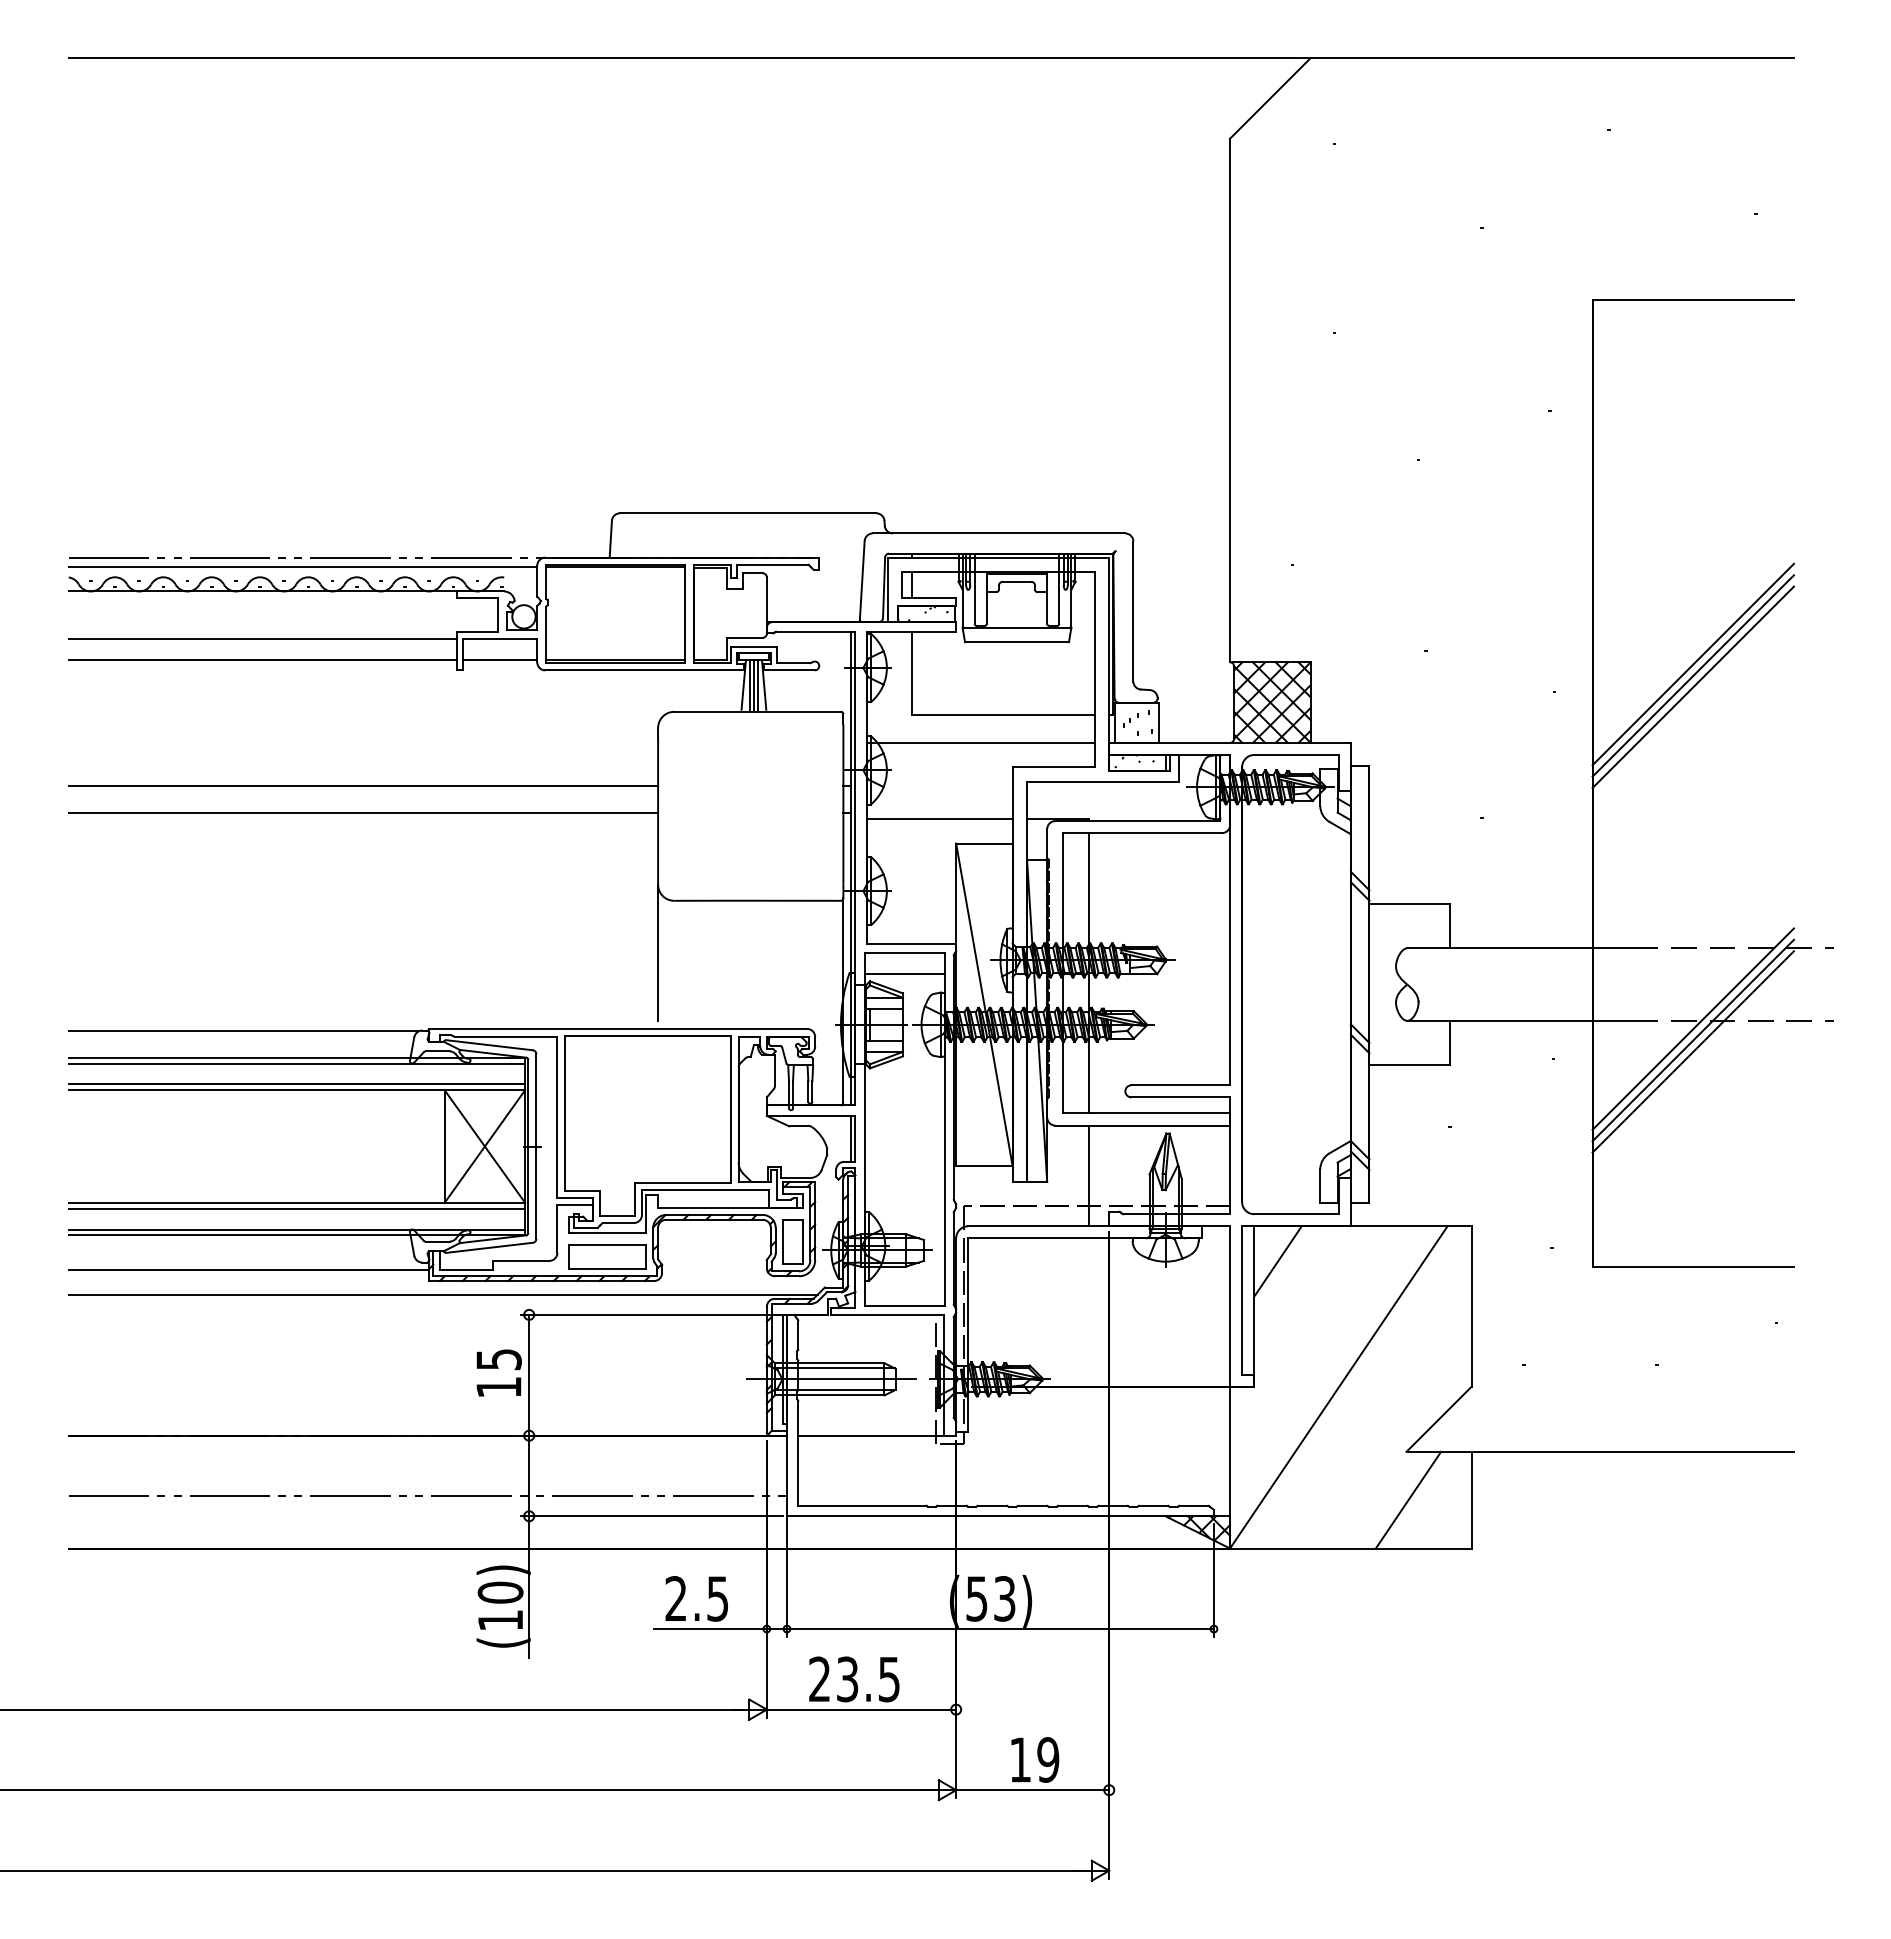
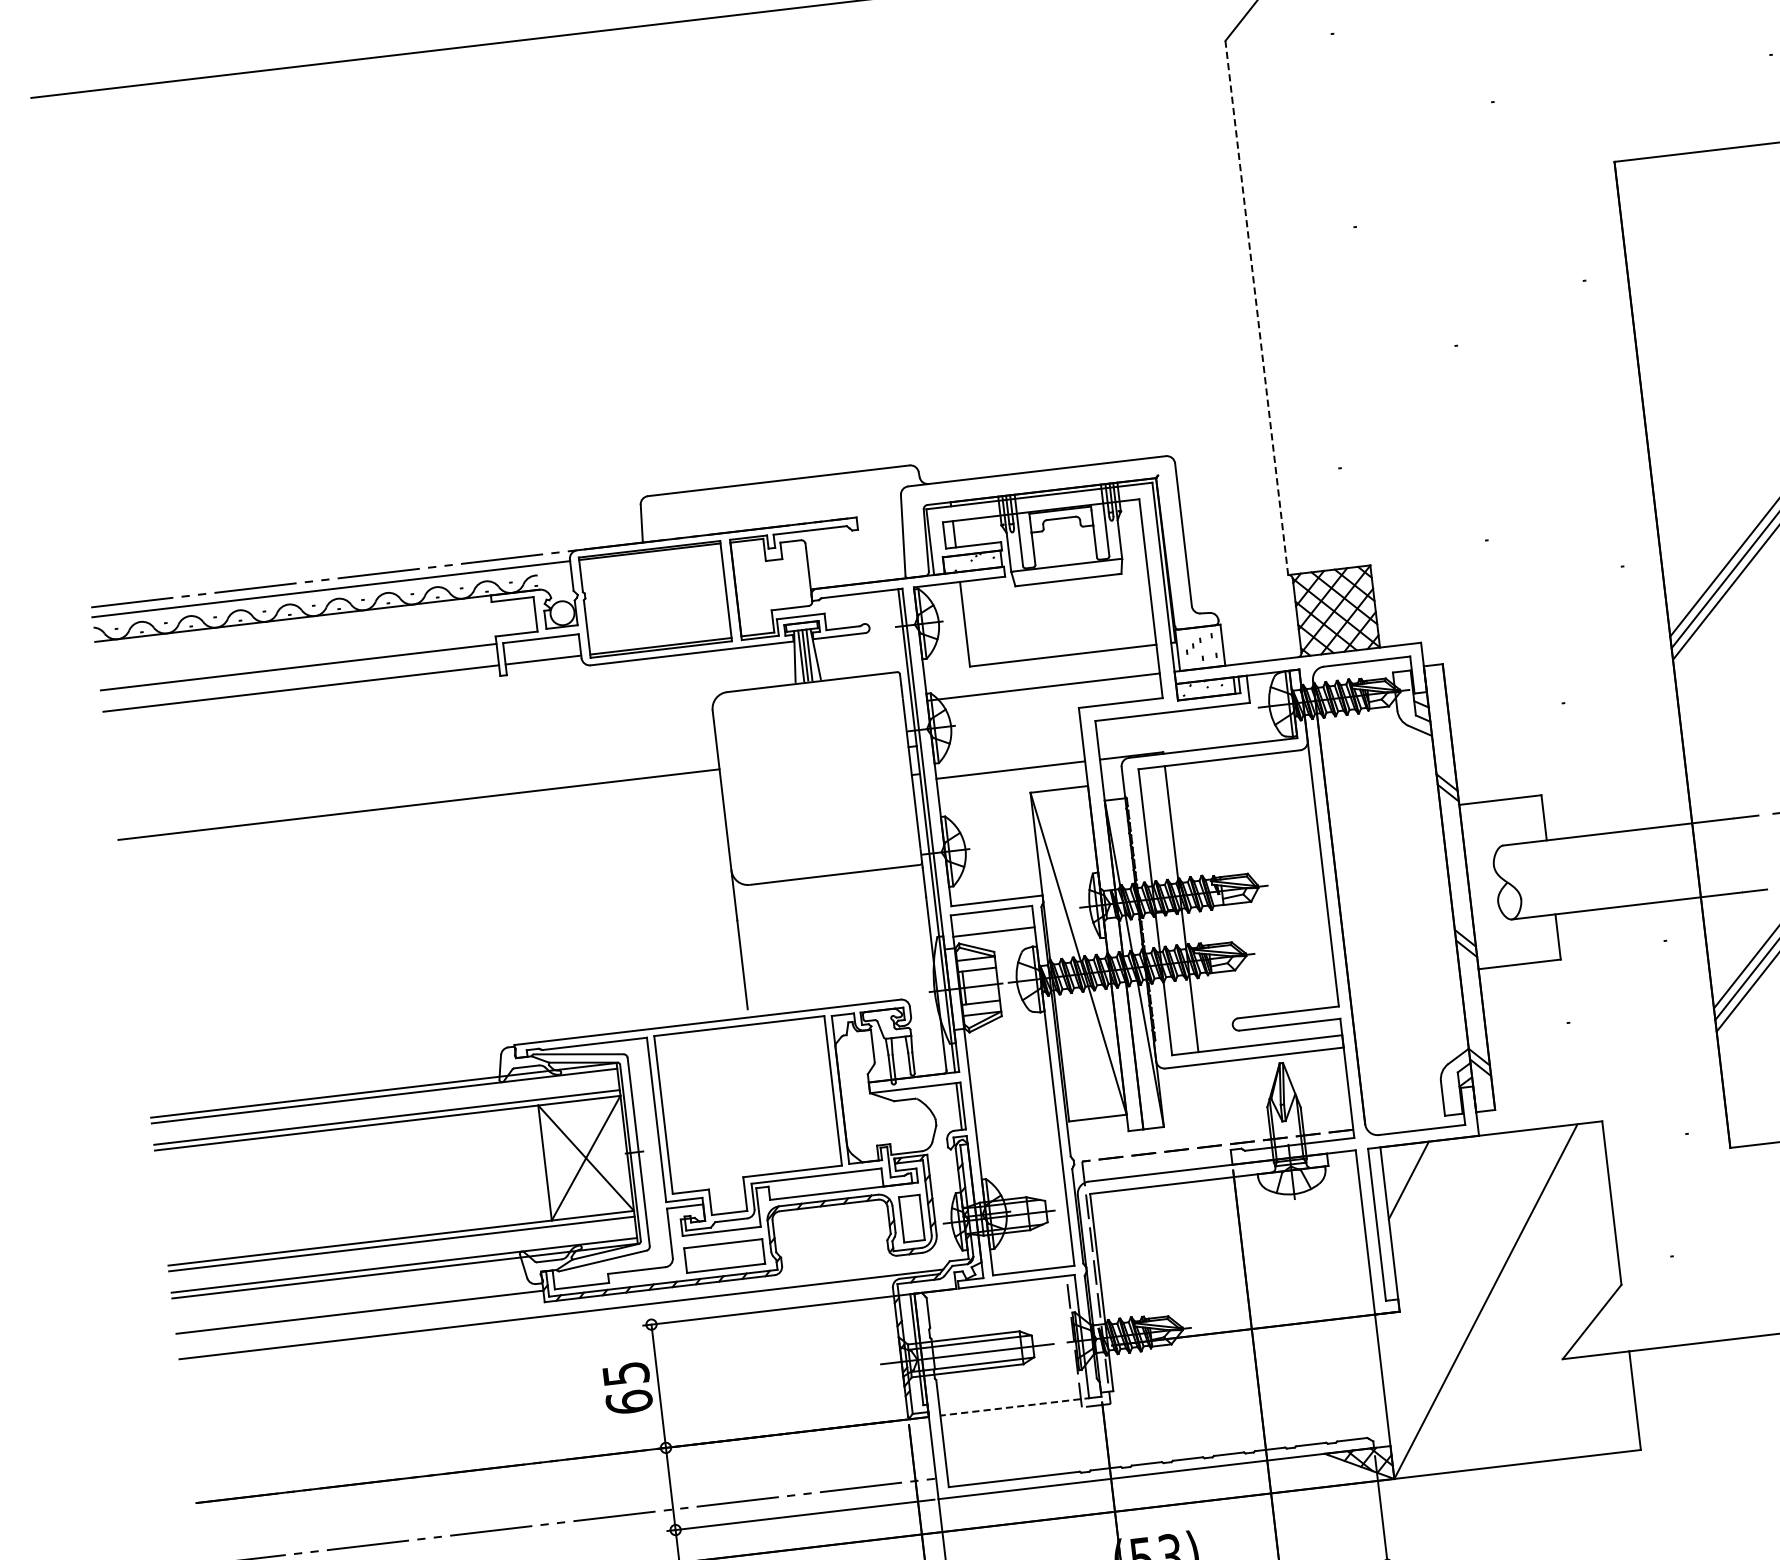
line: (1230, 400) -> (1257, 307), solid -> dashed
line: (363, 813) -> (422, 833), removed
line: (243, 1031) -> (326, 1069), removed
line: (1089, 1175) -> (1206, 1115), removed
text: (498, 1387) -> (628, 1402), 15 -> 65
line: (871, 1435) -> (1015, 1406), solid -> dashed
line: (1408, 1499) -> (1570, 1407), removed

